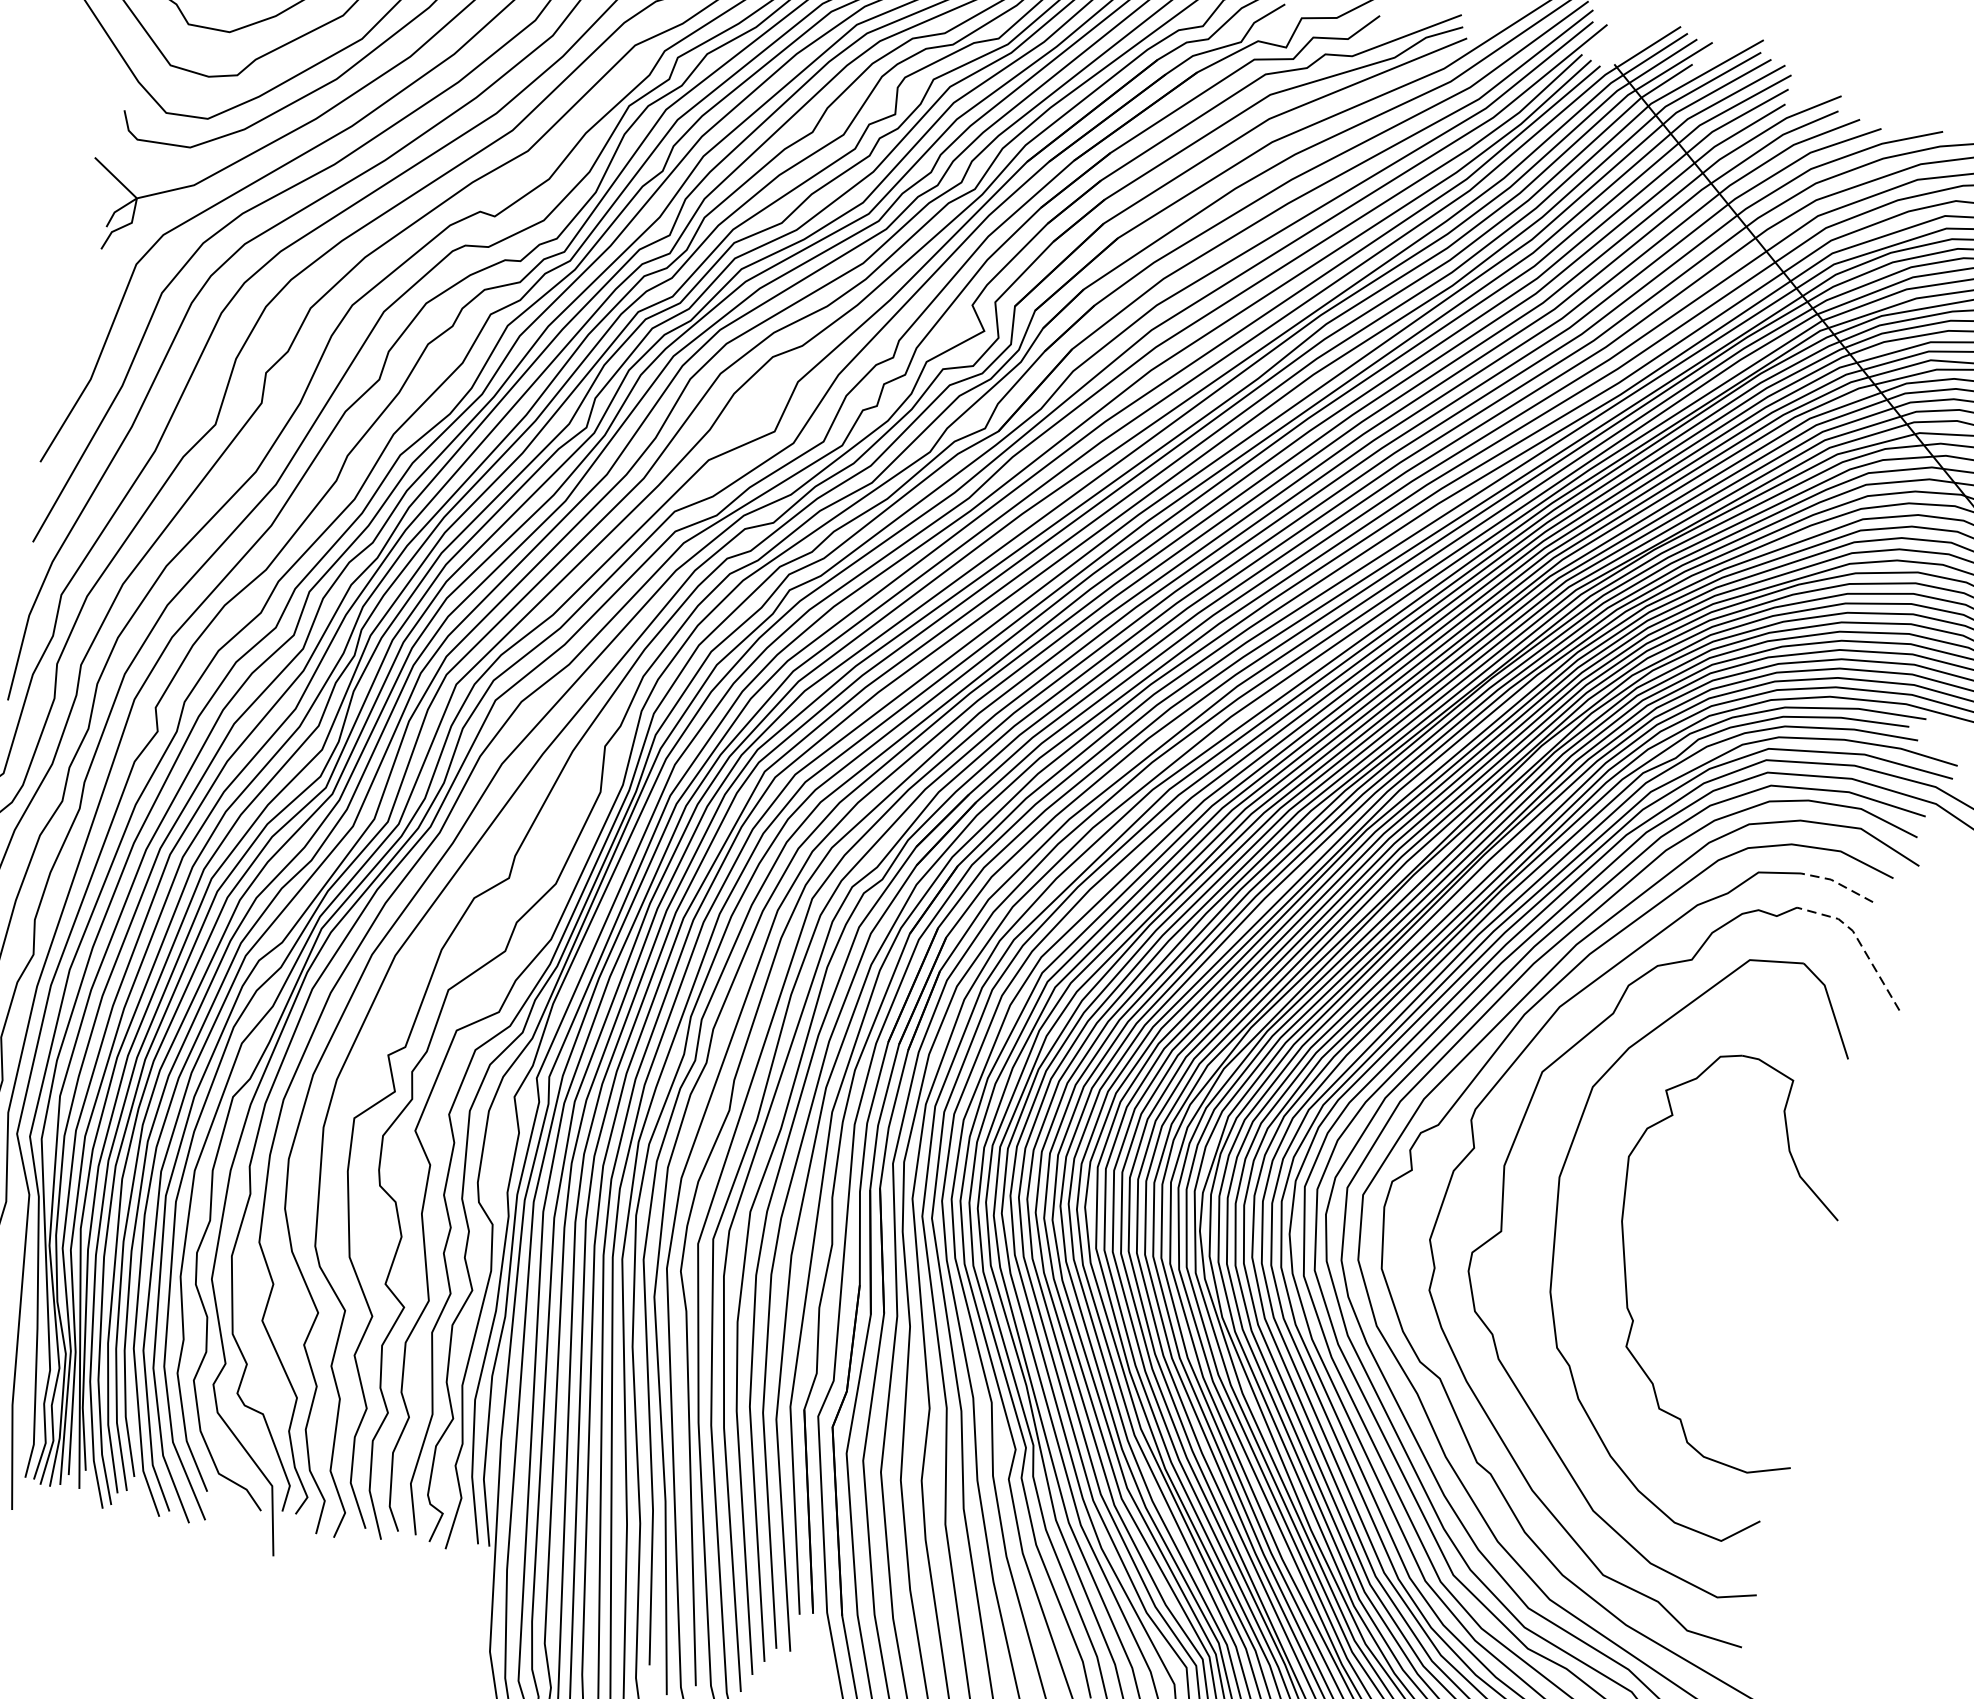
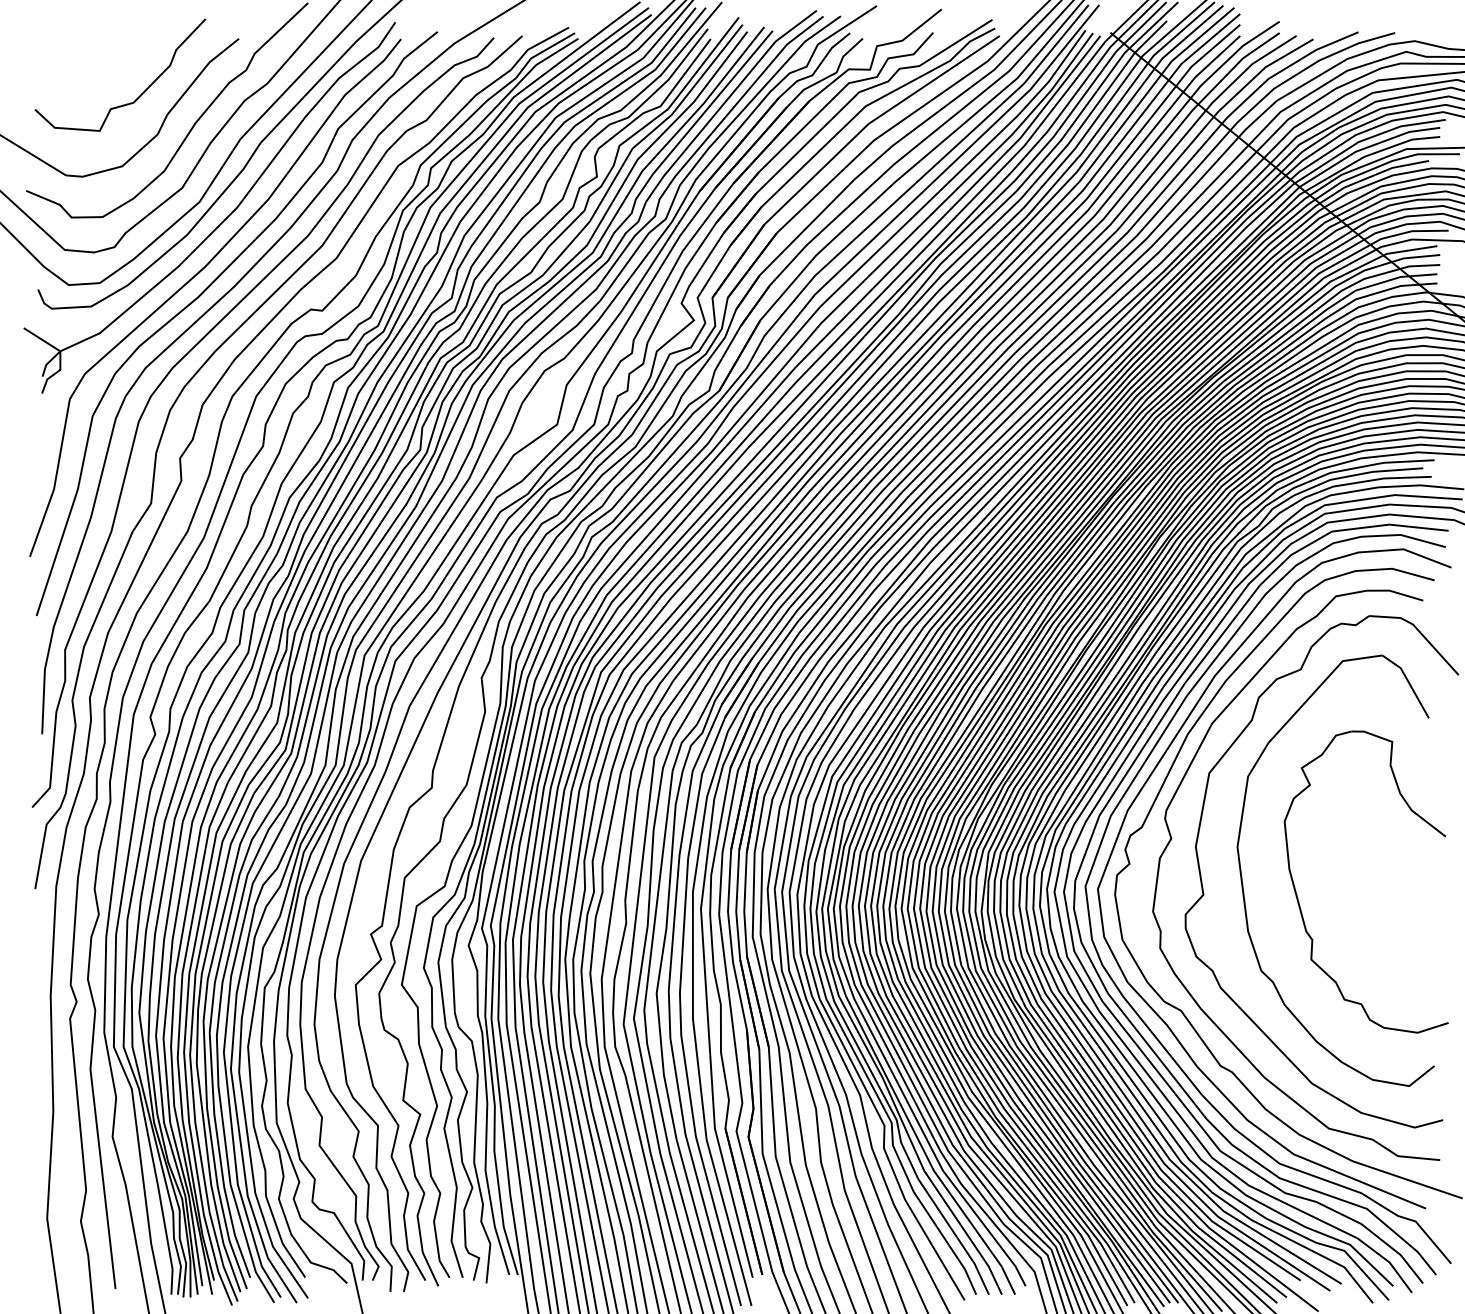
line: (1838, 883) -> (1395, 592), dashed -> solid
line: (1859, 941) -> (1419, 631), dashed -> solid

